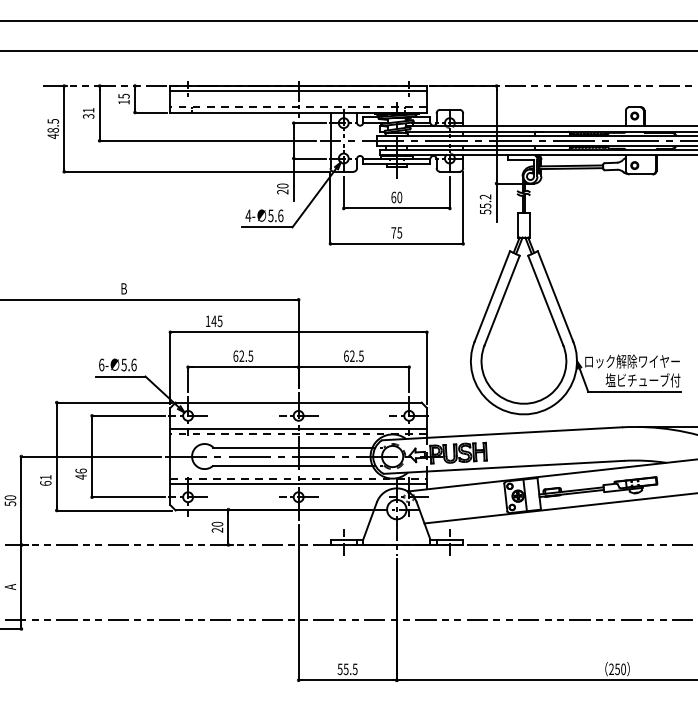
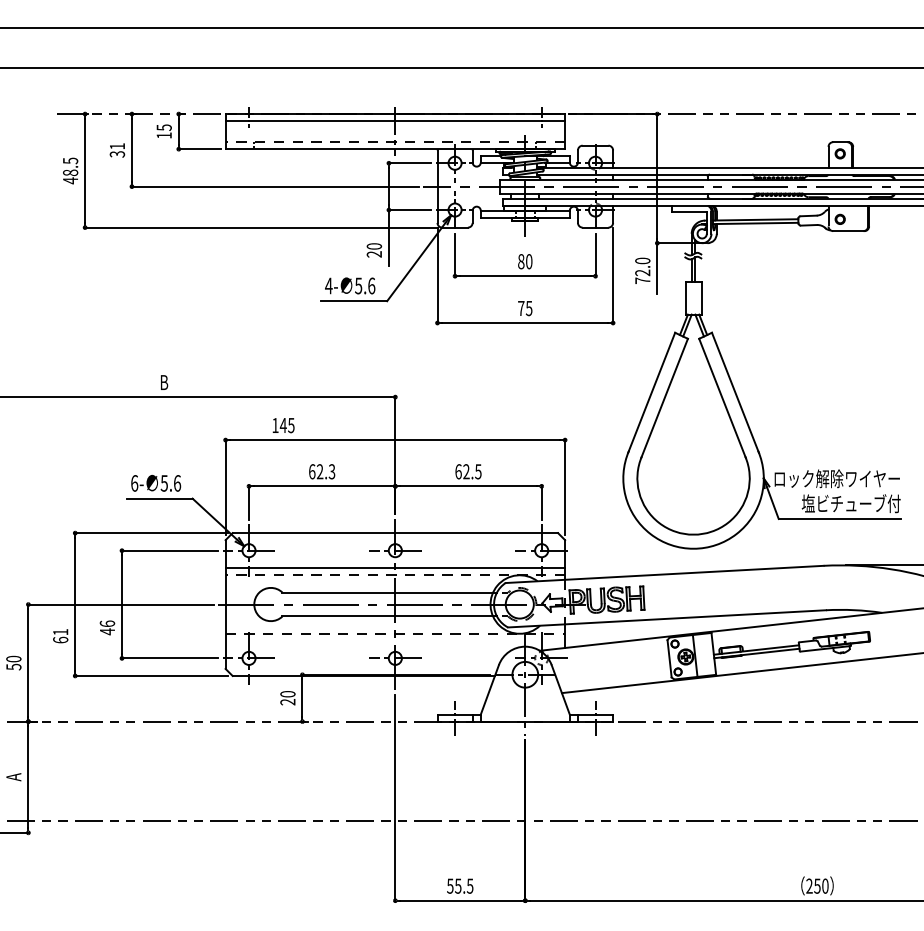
text: (393, 197) -> (521, 261), 60 -> 80
text: (485, 204) -> (642, 270), 55.2 -> 72.0
text: (251, 356) -> (332, 471), 62.5 -> 62.3
line: (298, 483) -> (395, 640), removed

